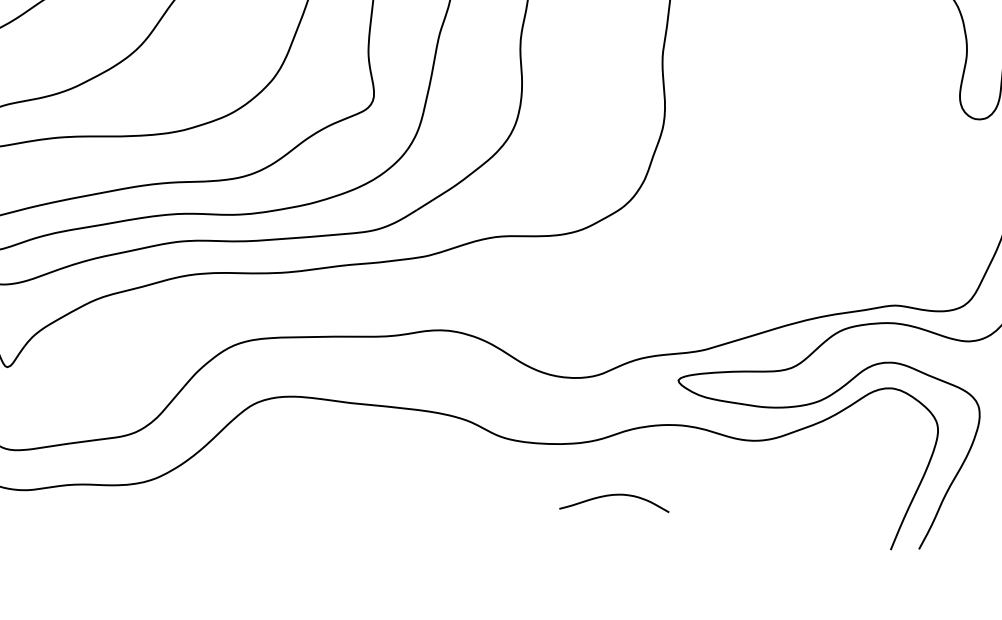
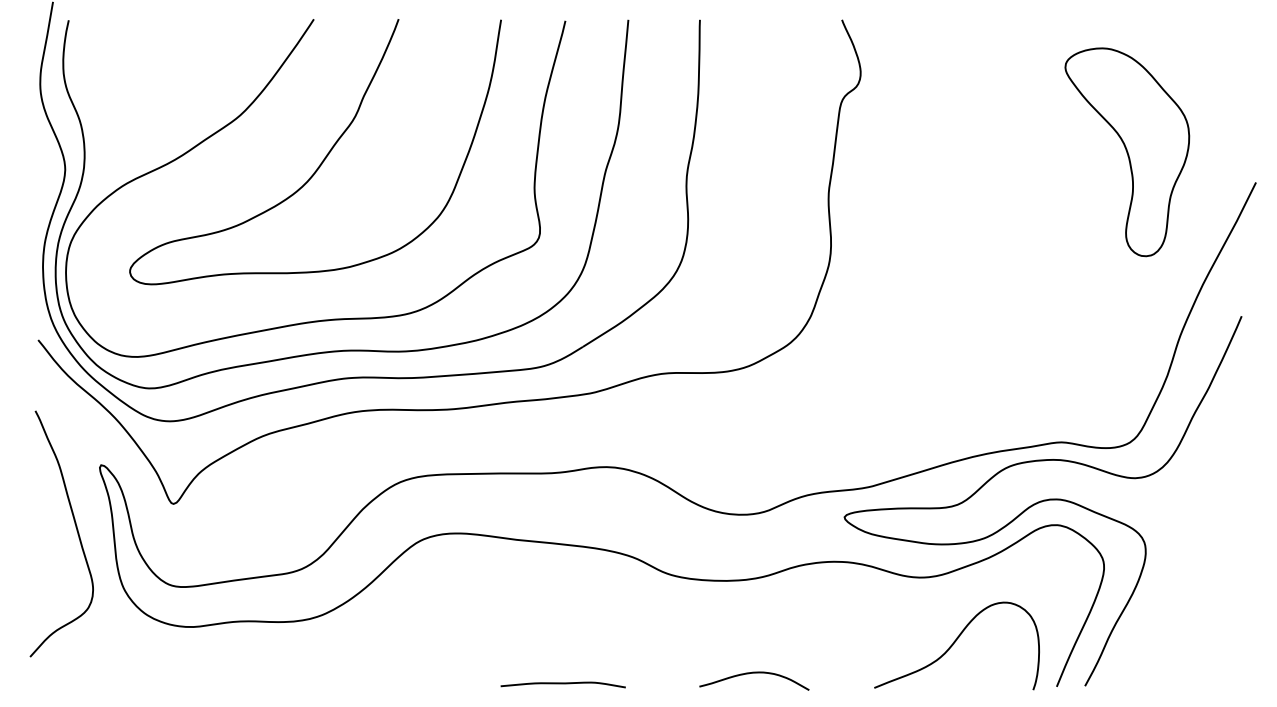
curve: (614, 495) -> (754, 673), moved
curve: (788, 506) -> (954, 643), added
curve: (396, 547) -> (562, 684), added

